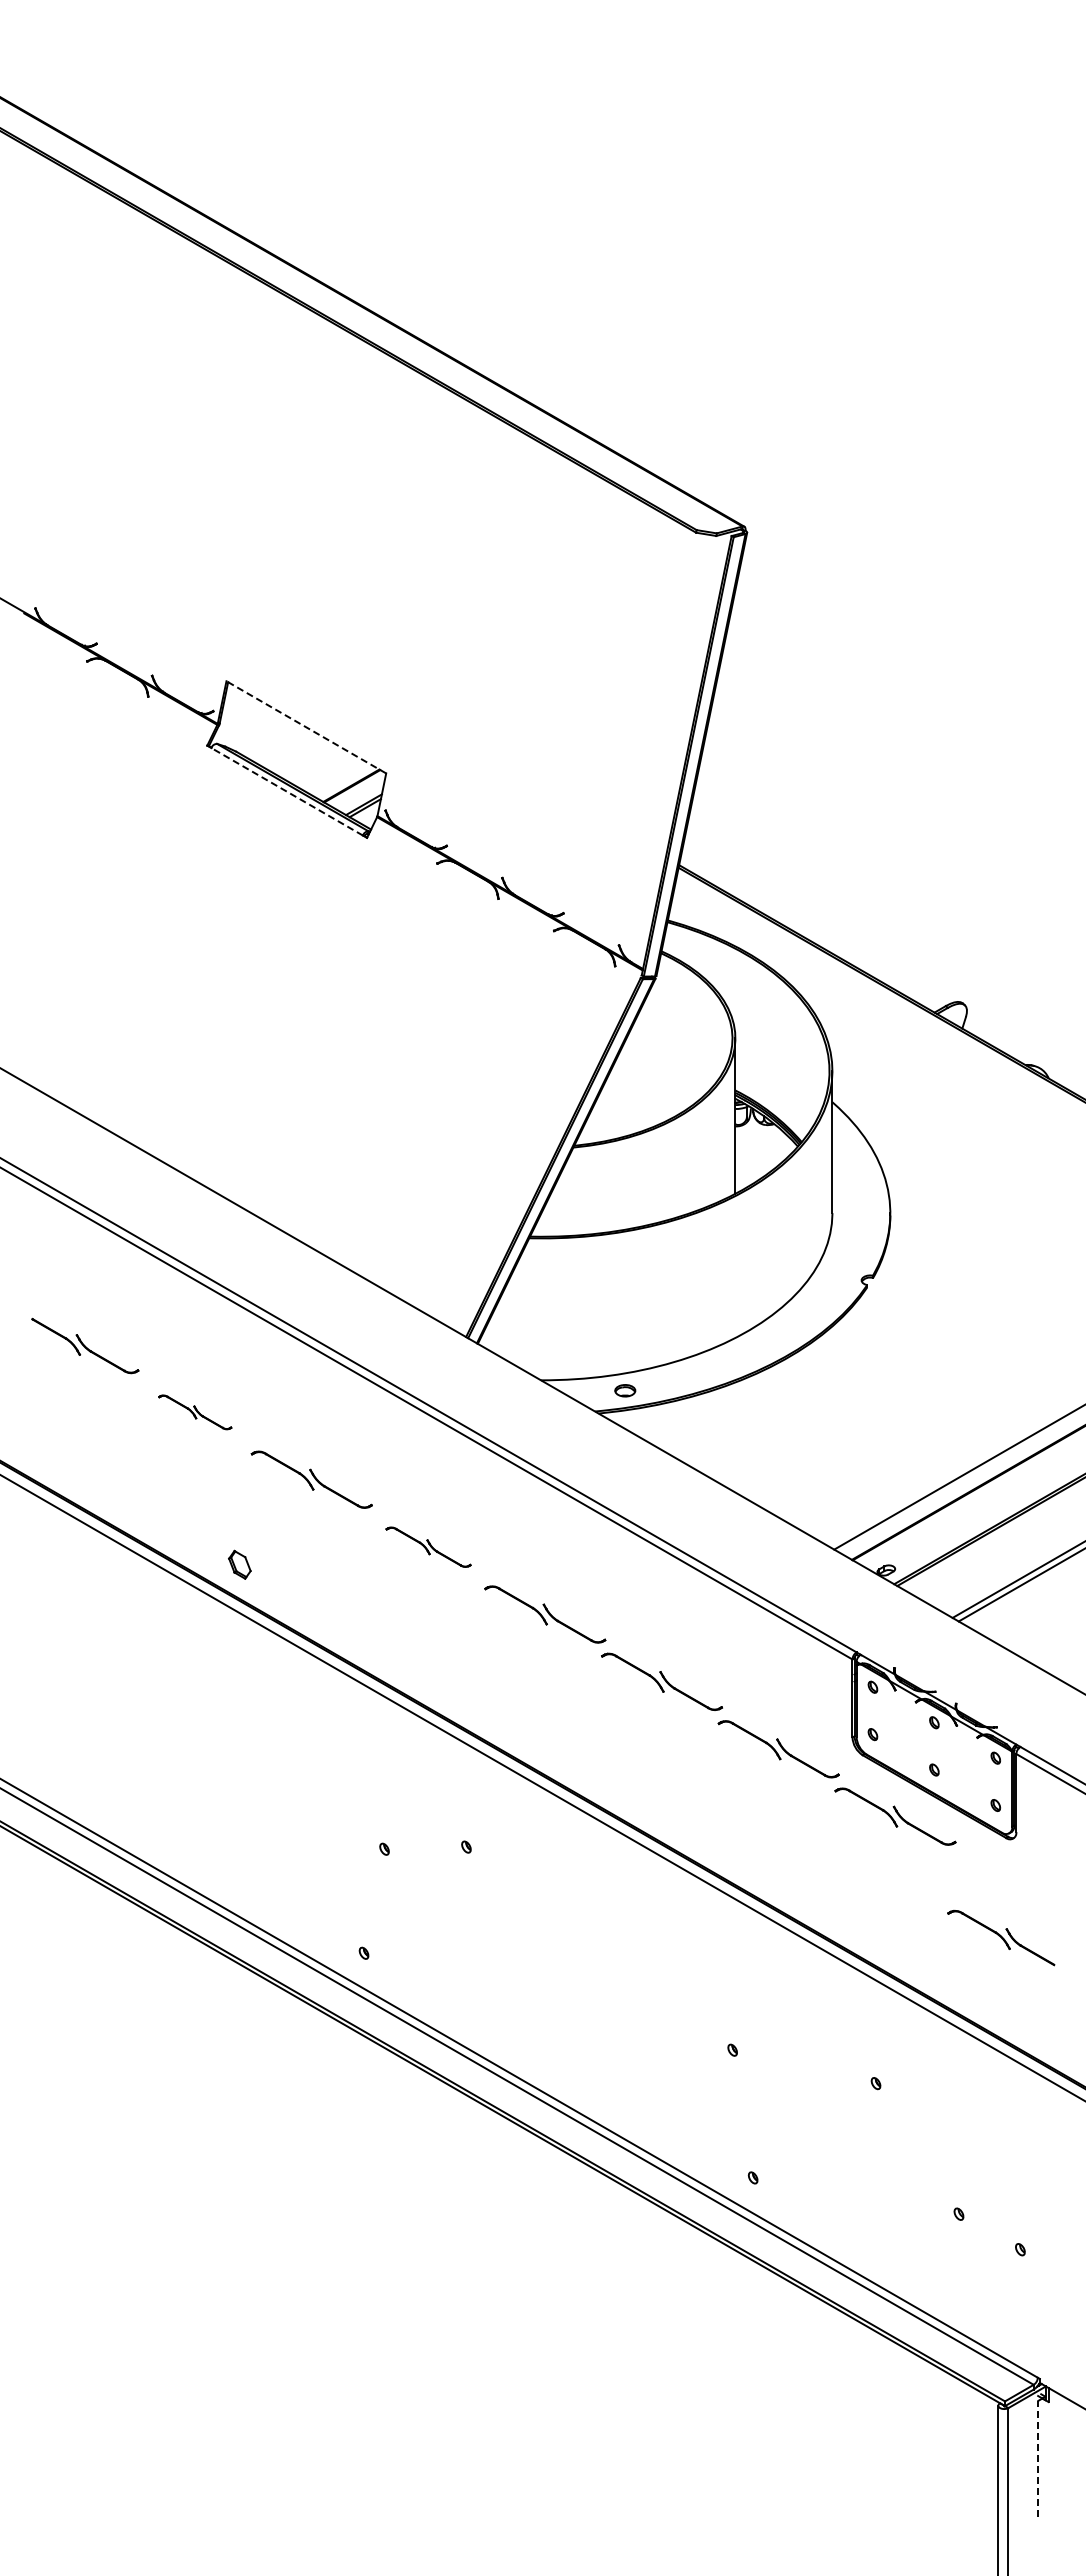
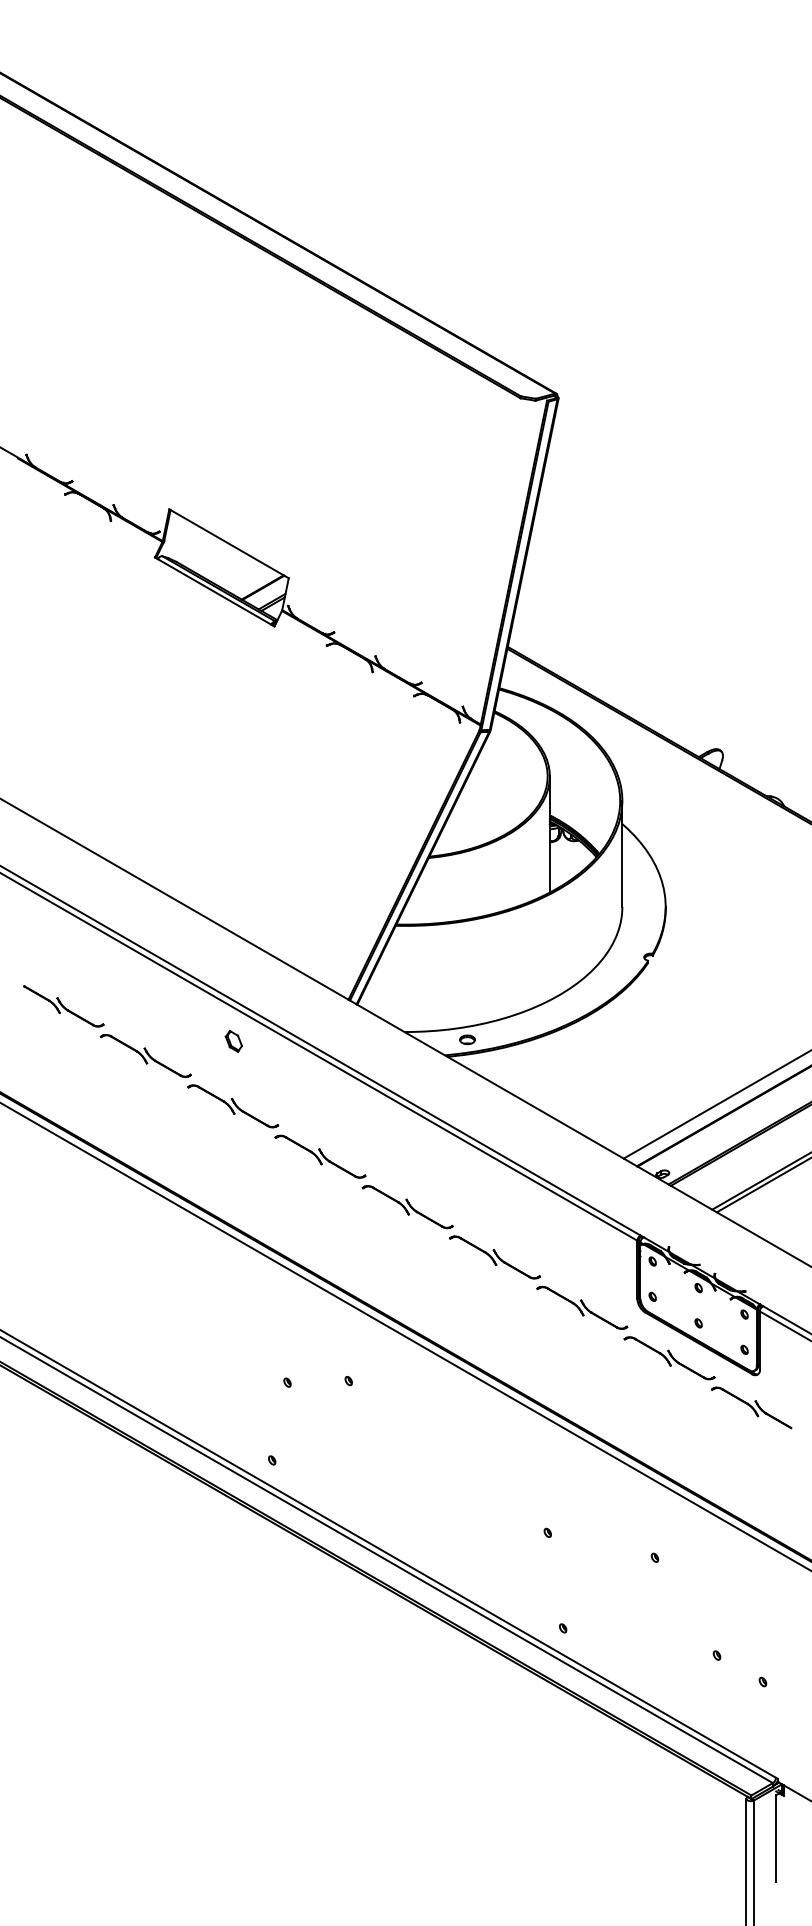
line: (305, 727) -> (228, 543), dashed -> solid
line: (286, 791) -> (214, 591), dashed -> solid
part: (195, 1412) -> (146, 1056), size x1.67
part: (428, 1547) -> (320, 1157), size x1.43
part: (239, 1564) -> (233, 1041), moved
part: (1001, 1938) -> (751, 1408), moved
line: (1038, 2458) -> (776, 1838), dashed -> solid

